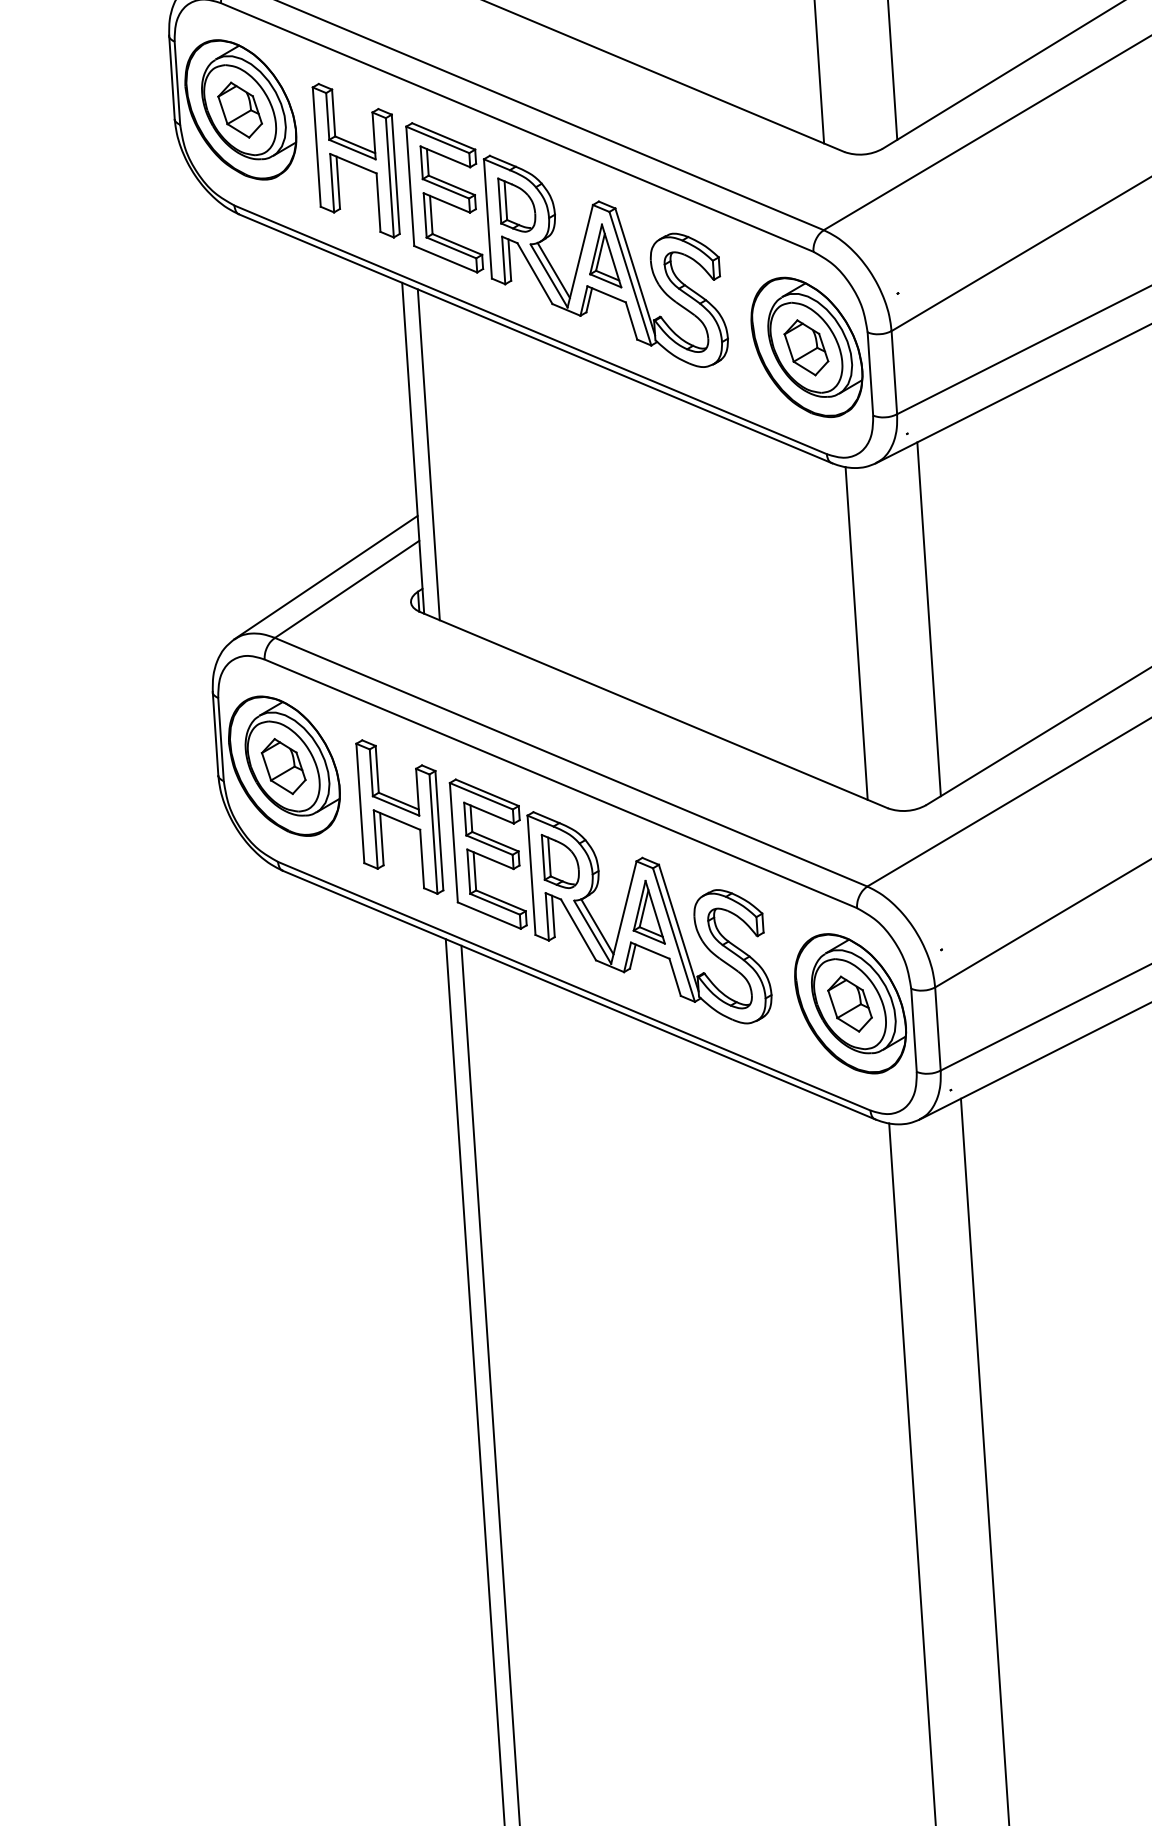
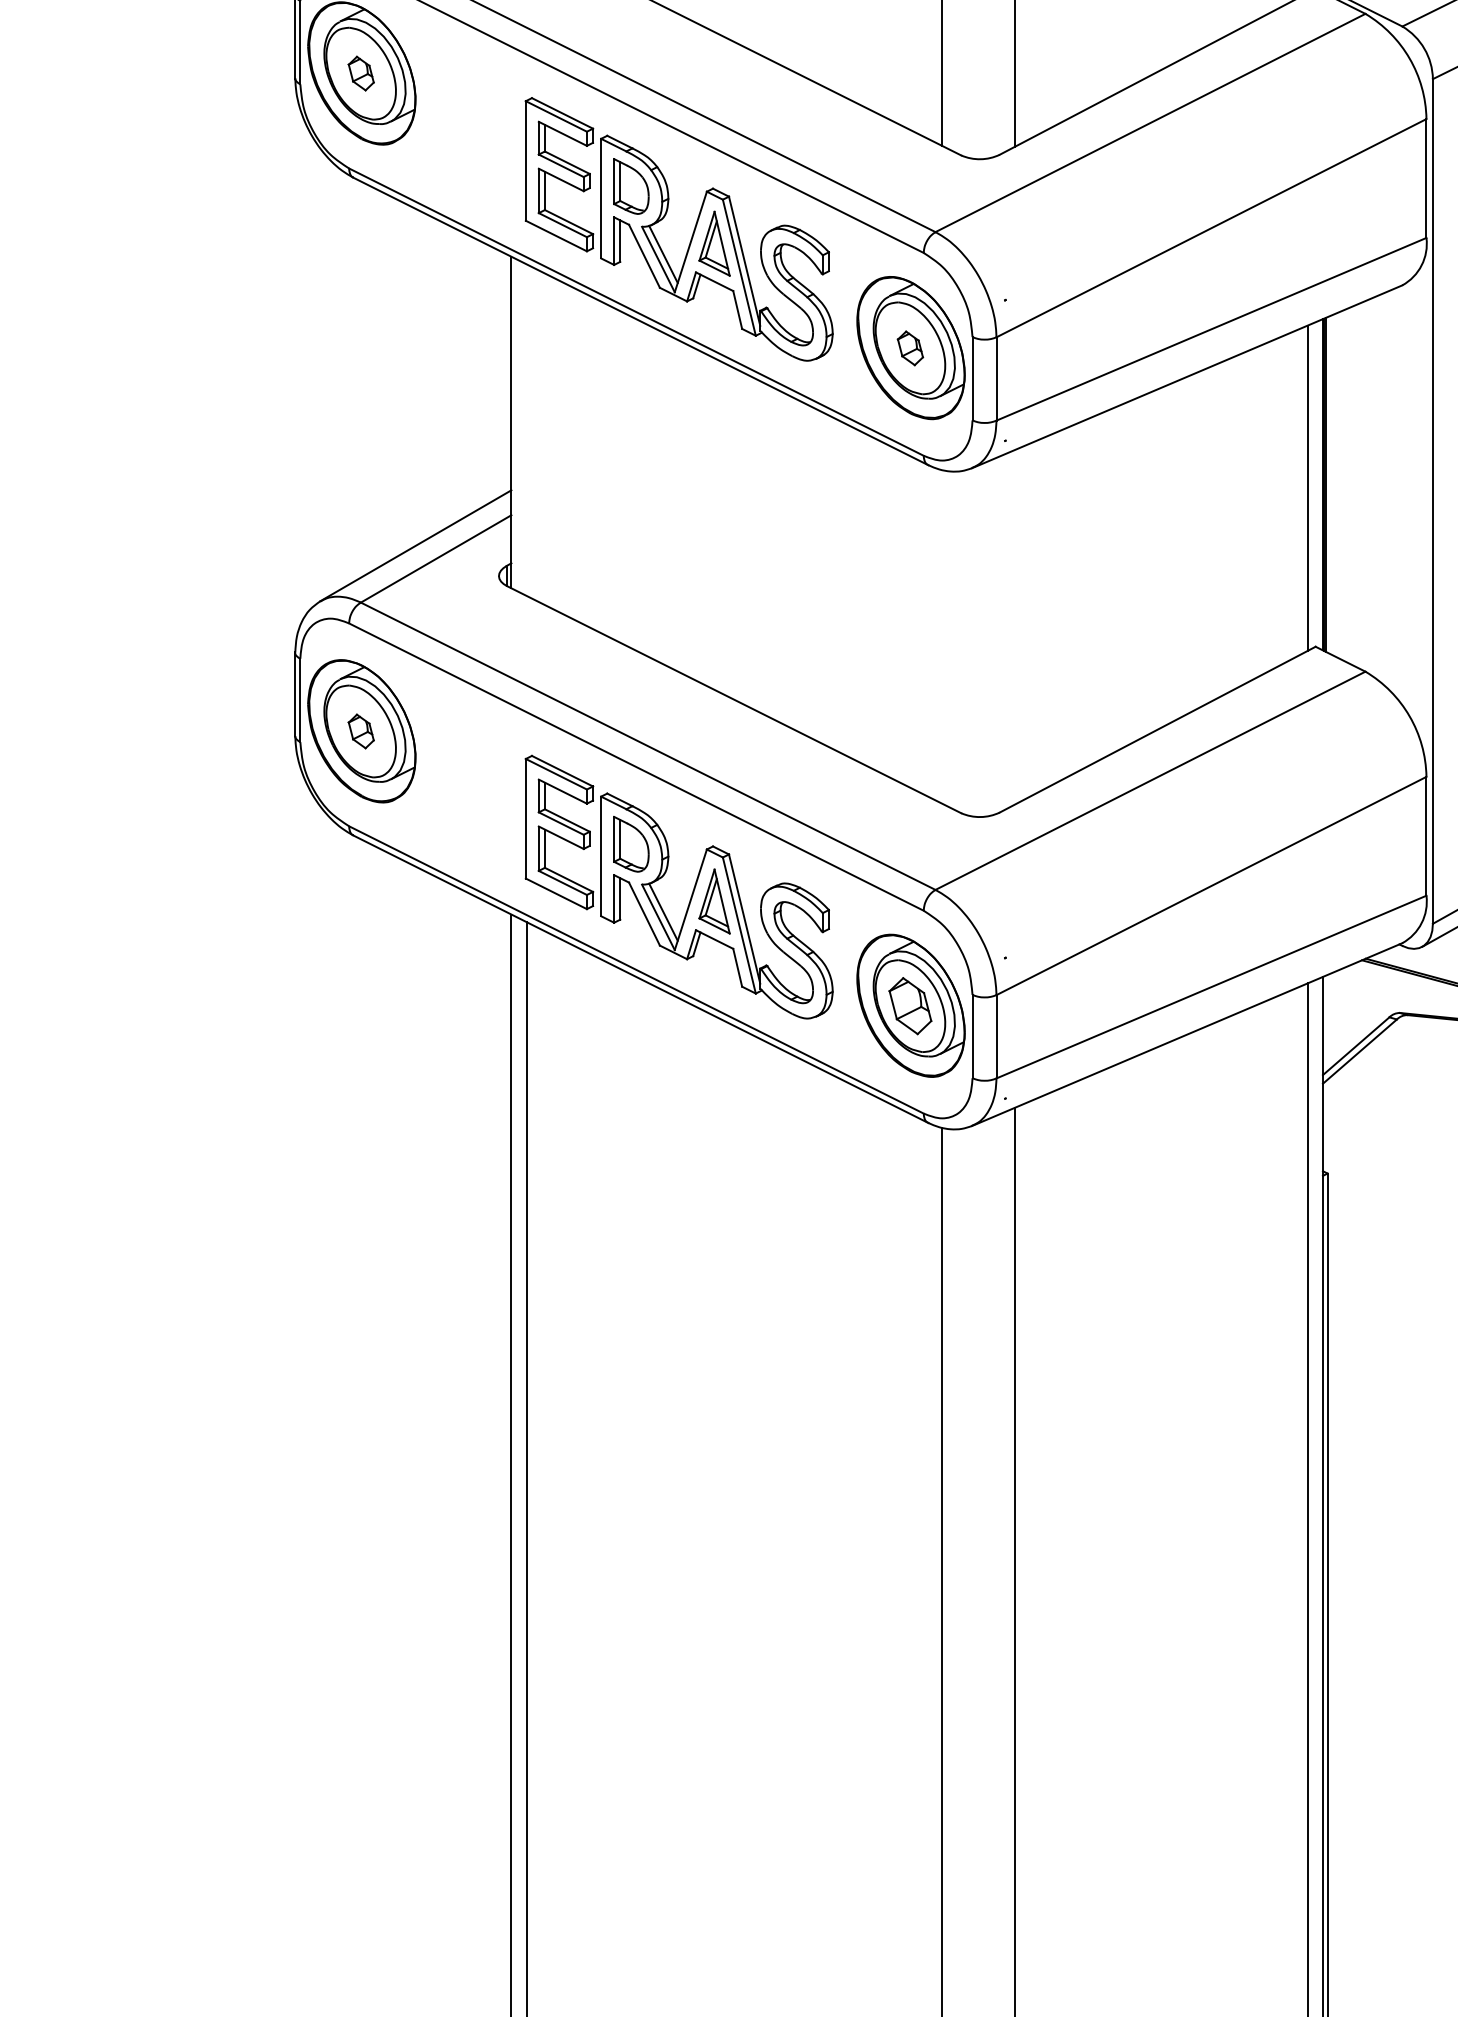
part: (240, 109) -> (361, 73), size x0.6
part: (356, 160) -> (473, 131), removed
part: (806, 347) -> (910, 348), size x0.6
line: (428, 454) -> (526, 429), removed
line: (928, 619) -> (1014, 627), removed
line: (856, 633) -> (941, 636), removed
part: (284, 766) -> (361, 731), size x0.6
part: (399, 816) -> (473, 789), removed

